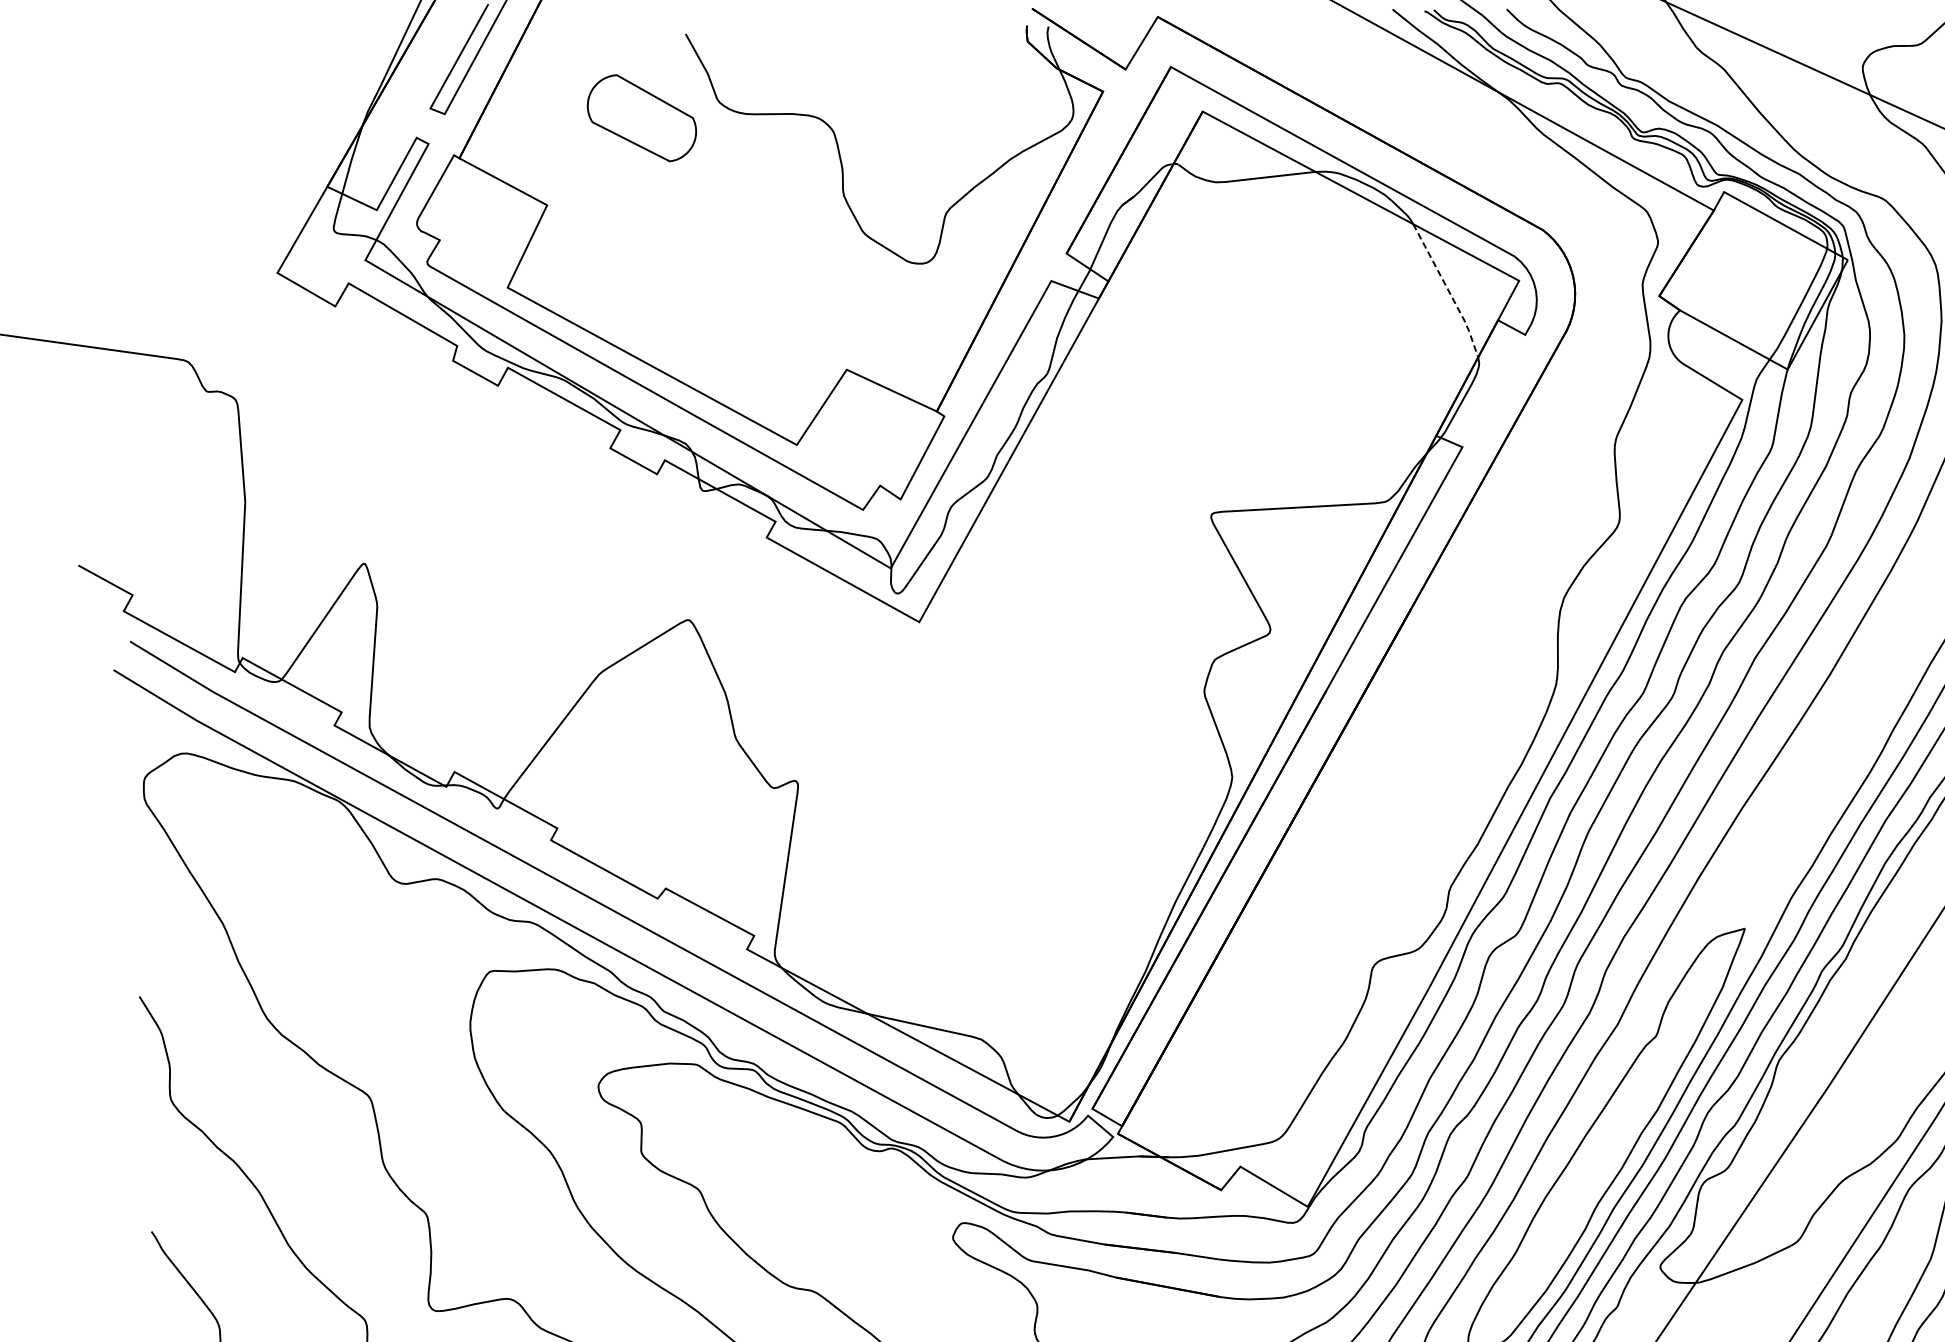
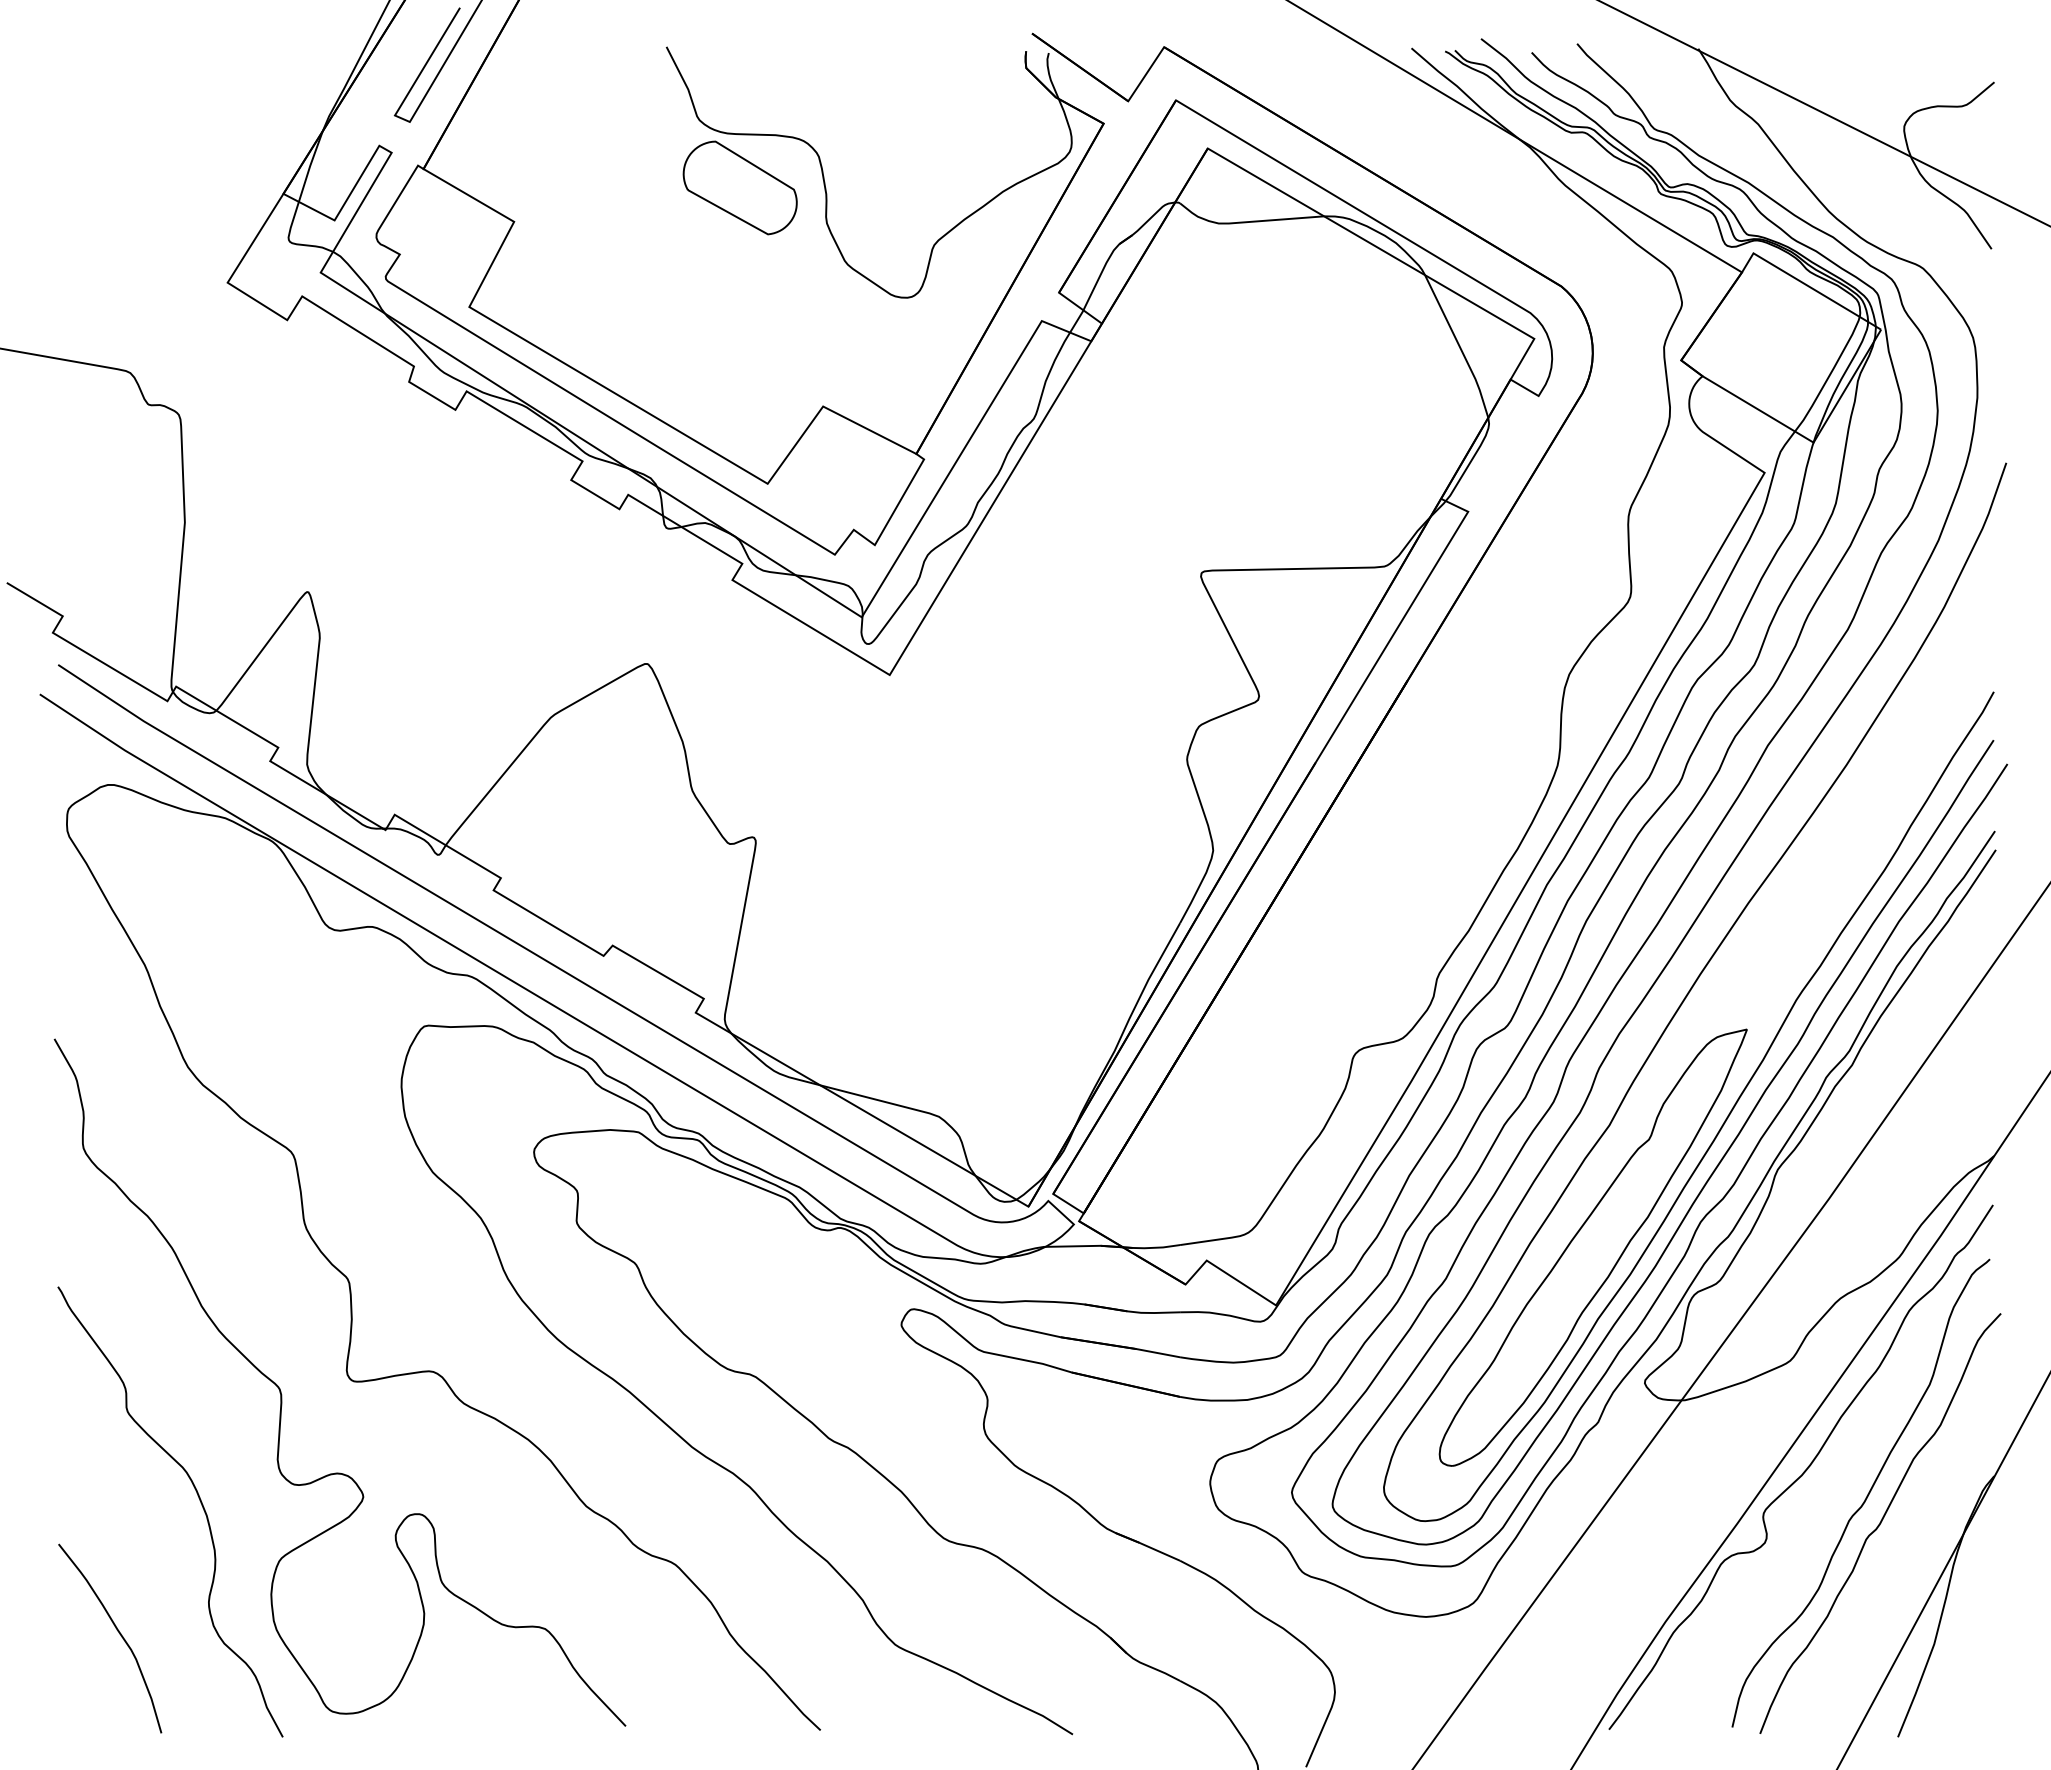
part: (641, 117) -> (739, 187), moved
line: (1448, 290) -> (1459, 346), dashed -> solid

